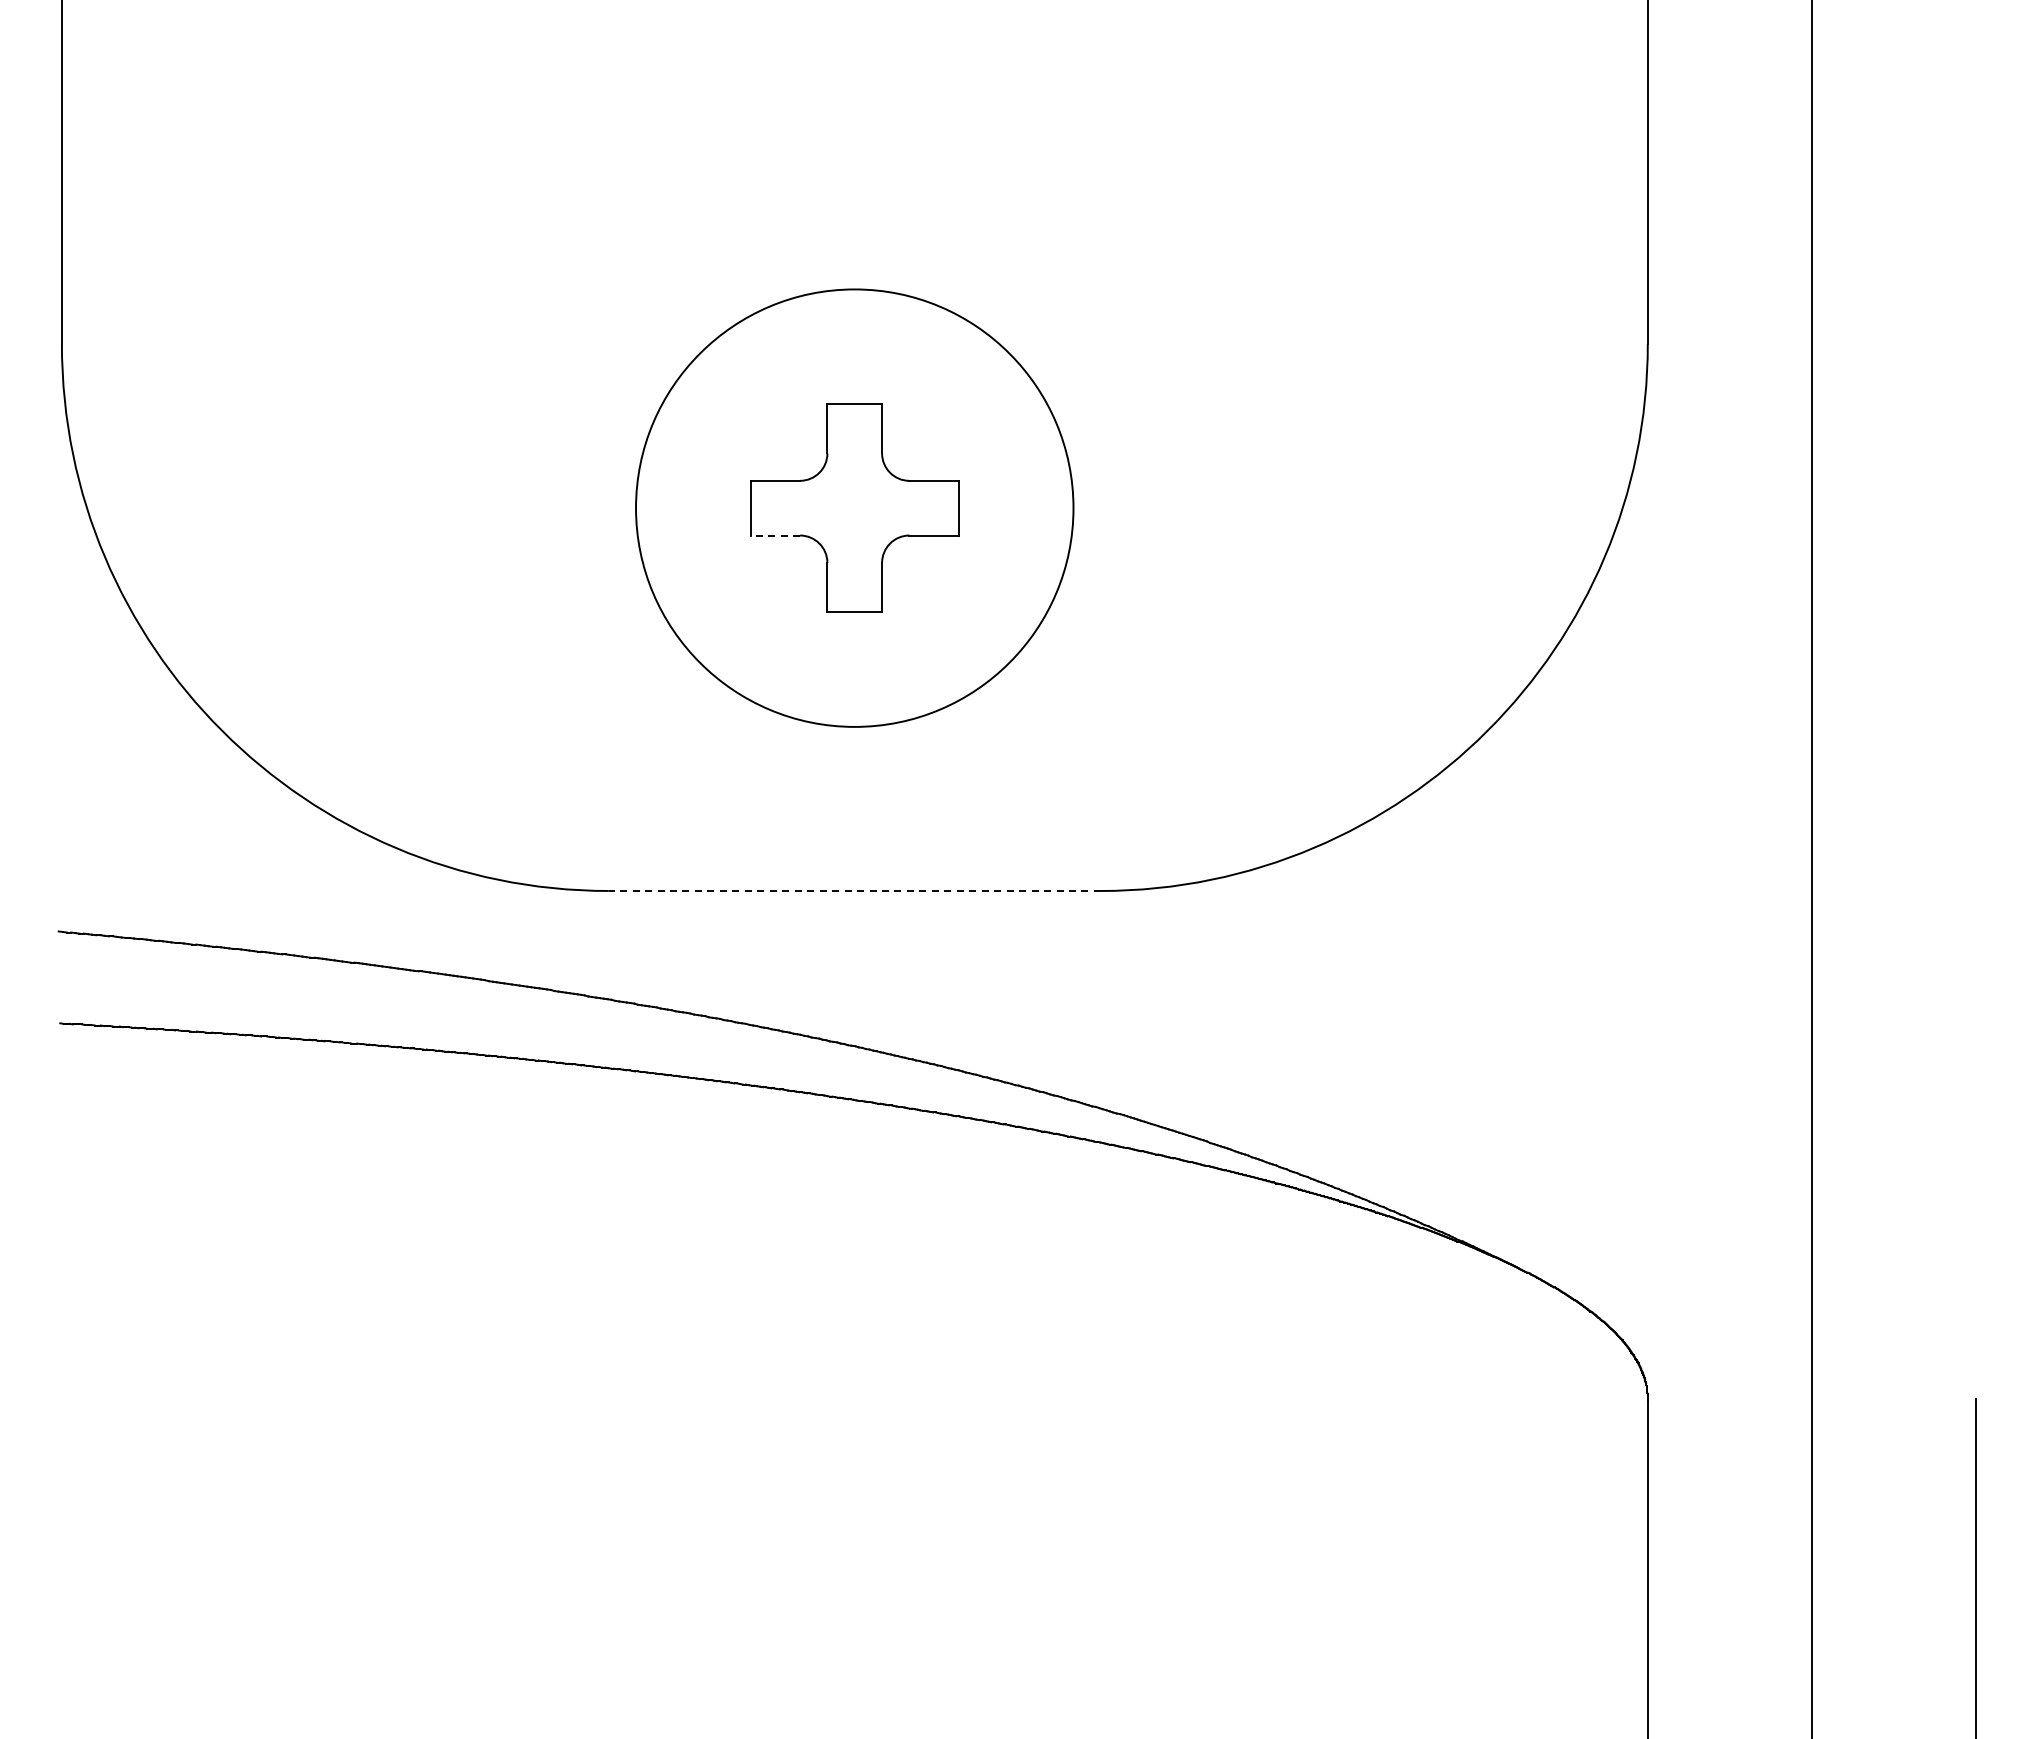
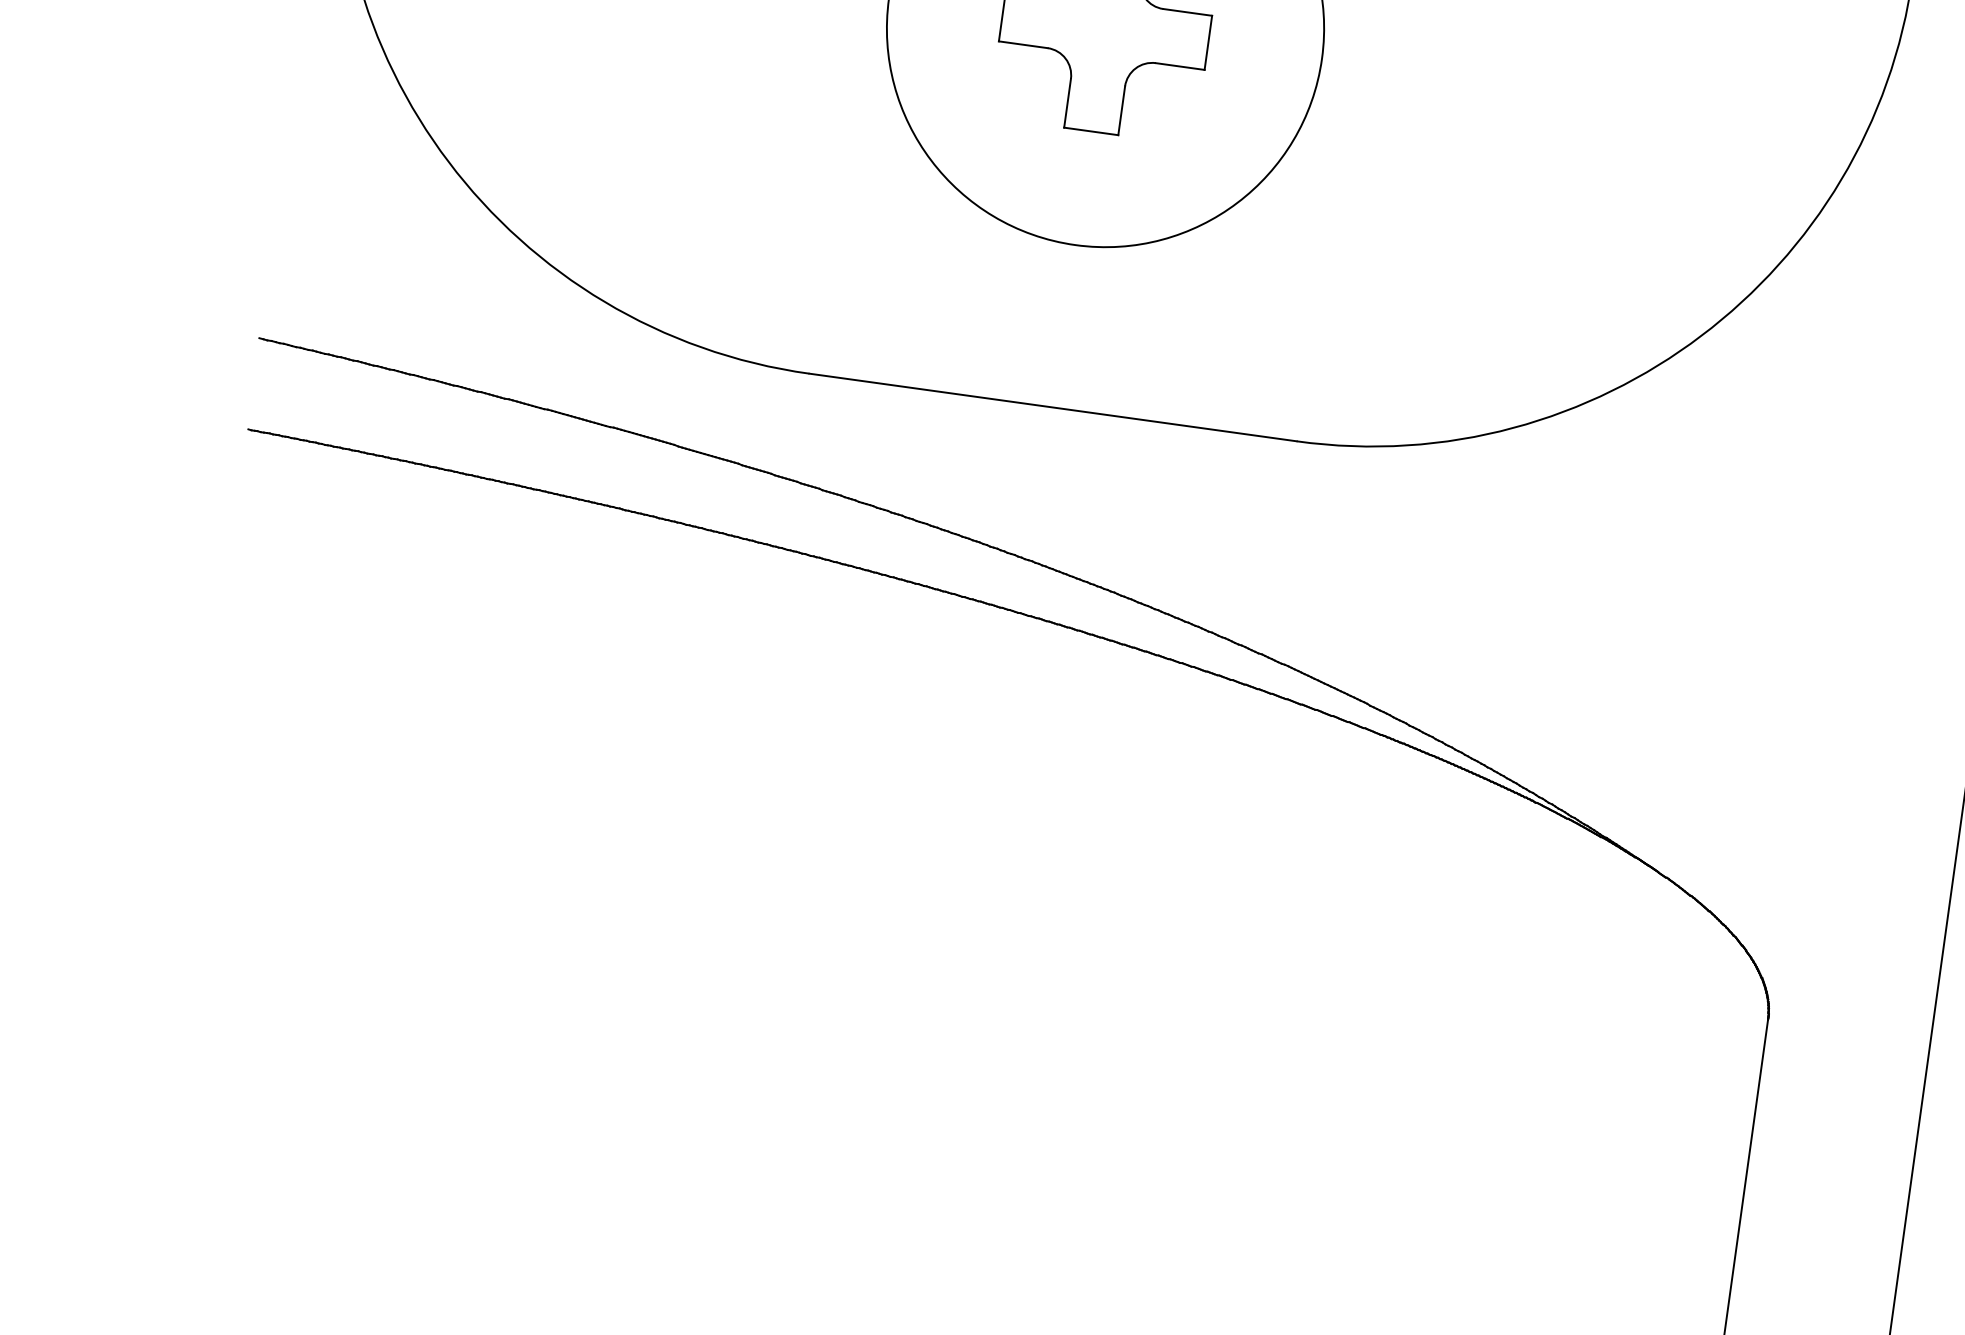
line: (775, 535) -> (1023, 44), dashed -> solid
line: (854, 890) -> (1052, 406), dashed -> solid

